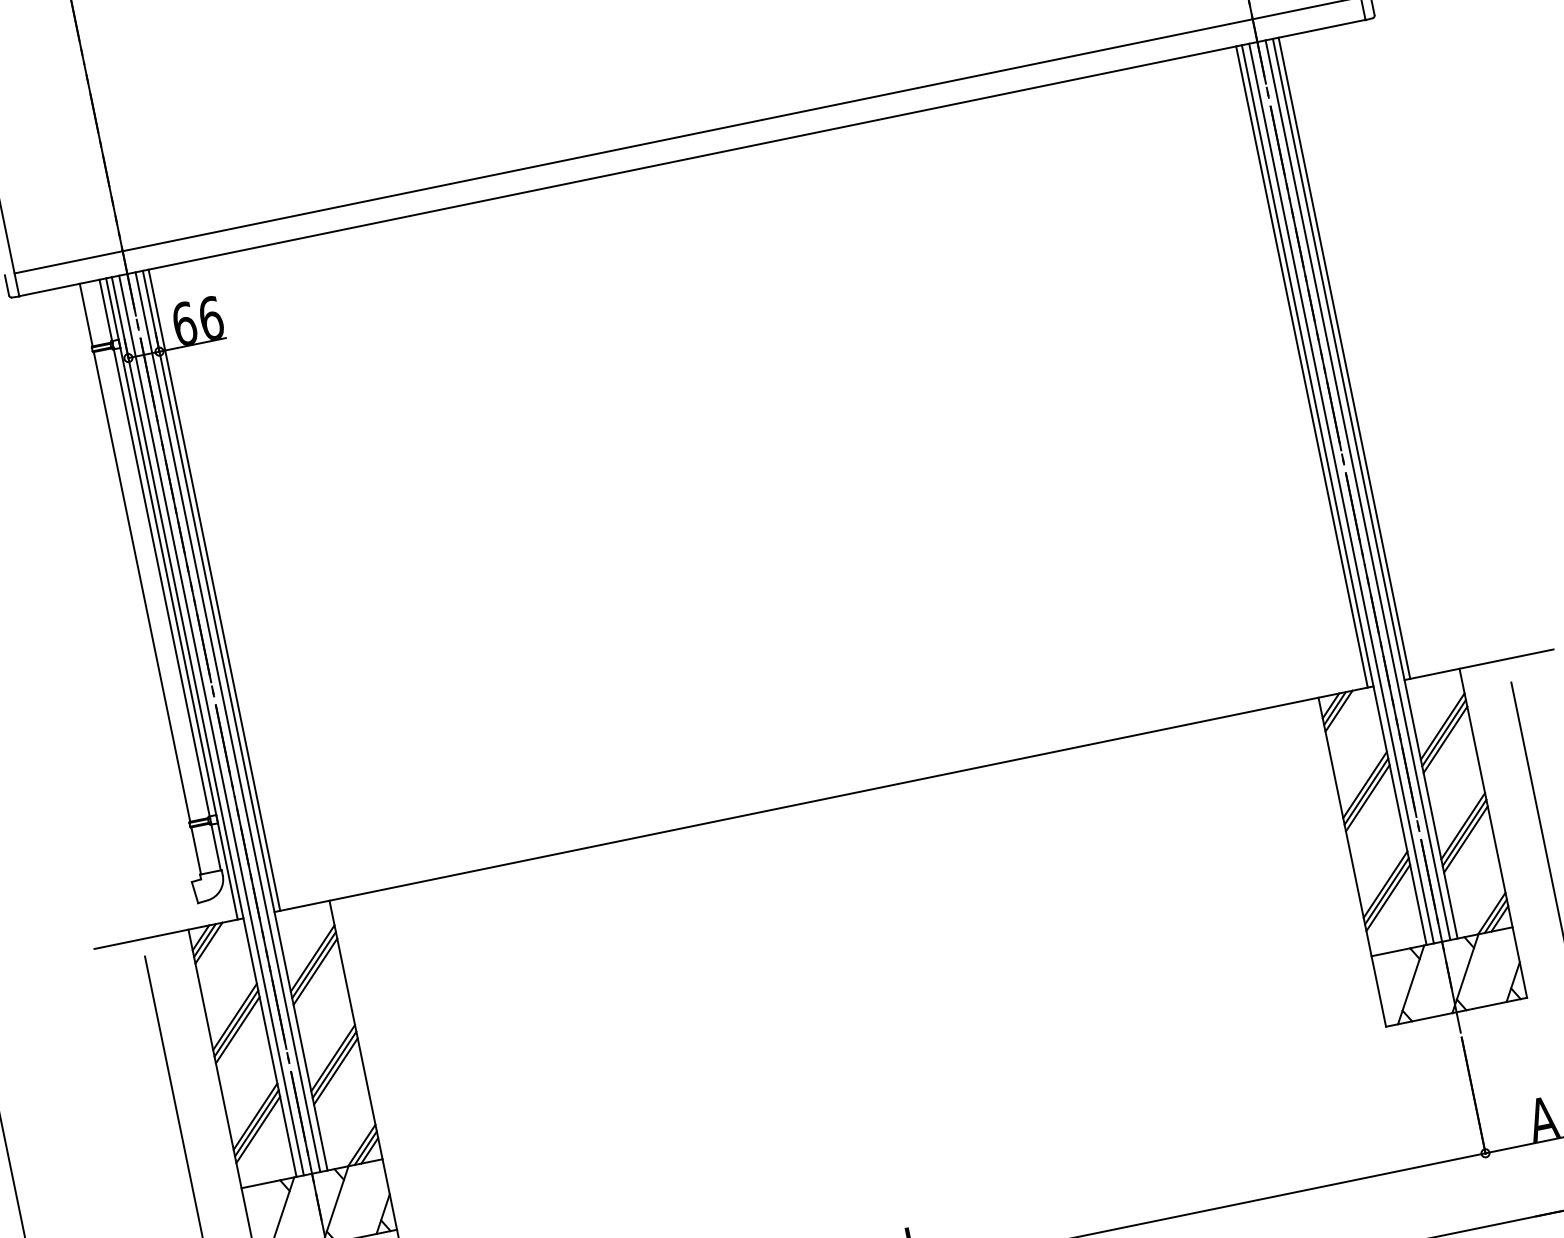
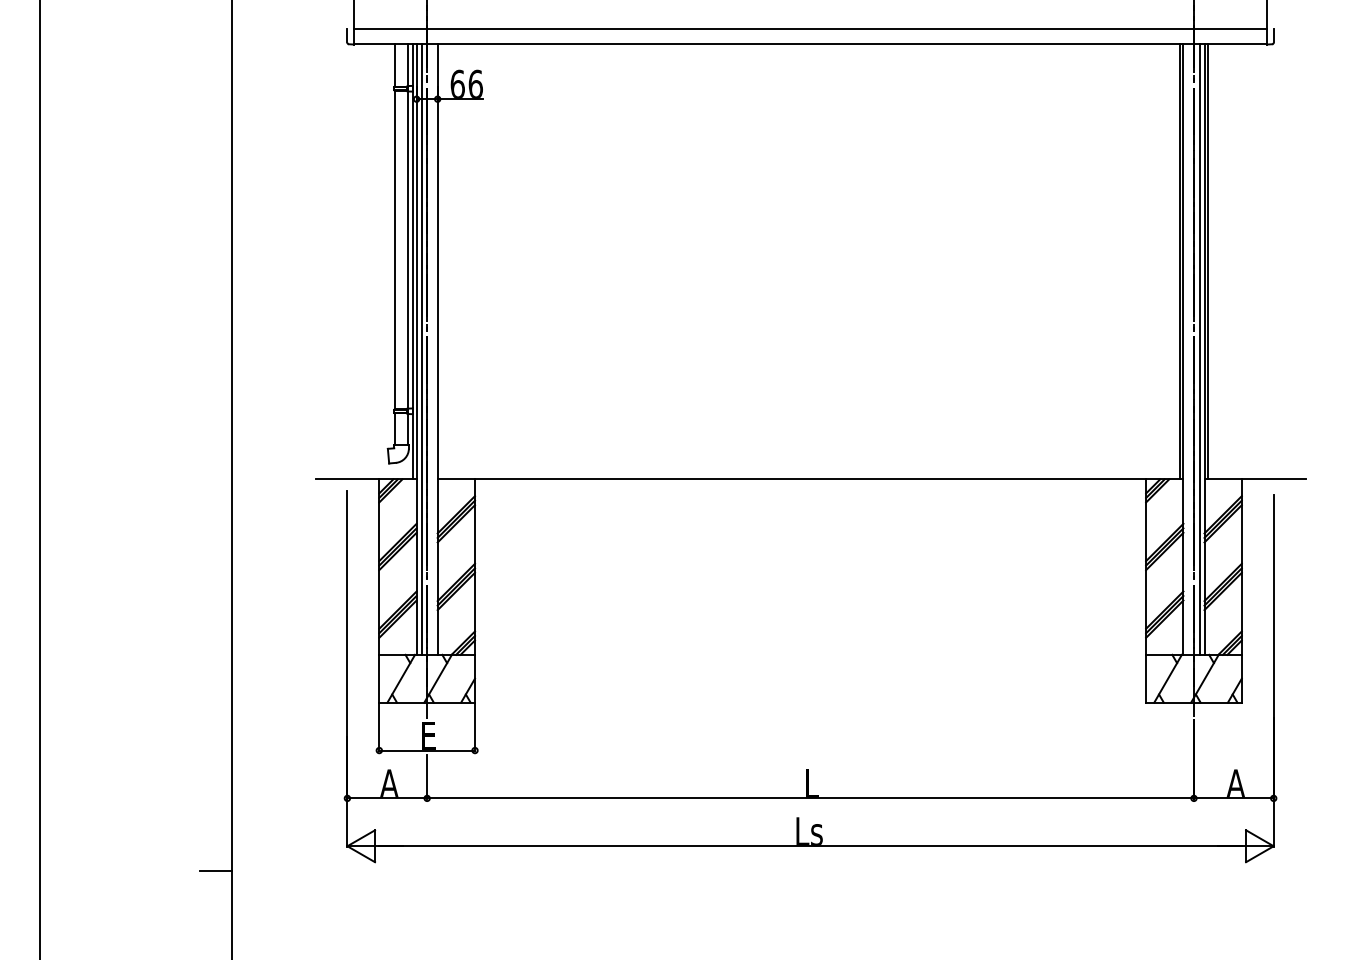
line: (1341, 493) -> (1188, 349), removed
line: (214, 589) -> (441, 261), removed
line: (227, 722) -> (432, 349), removed

